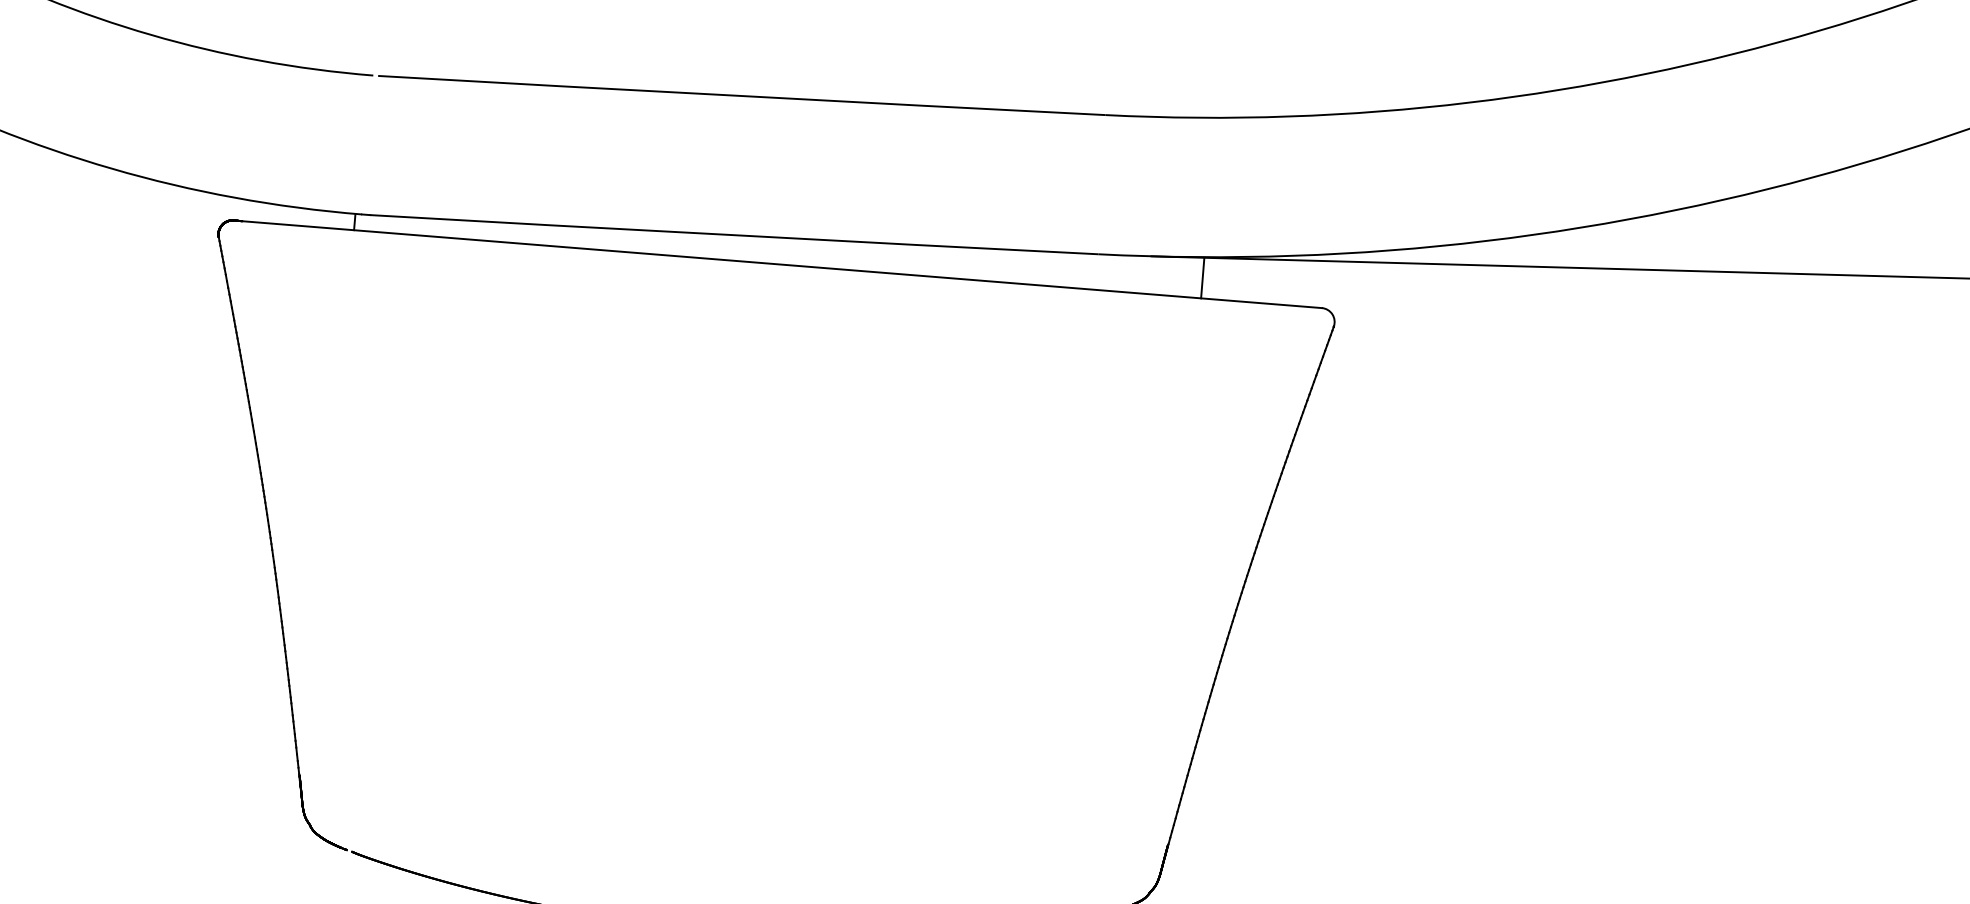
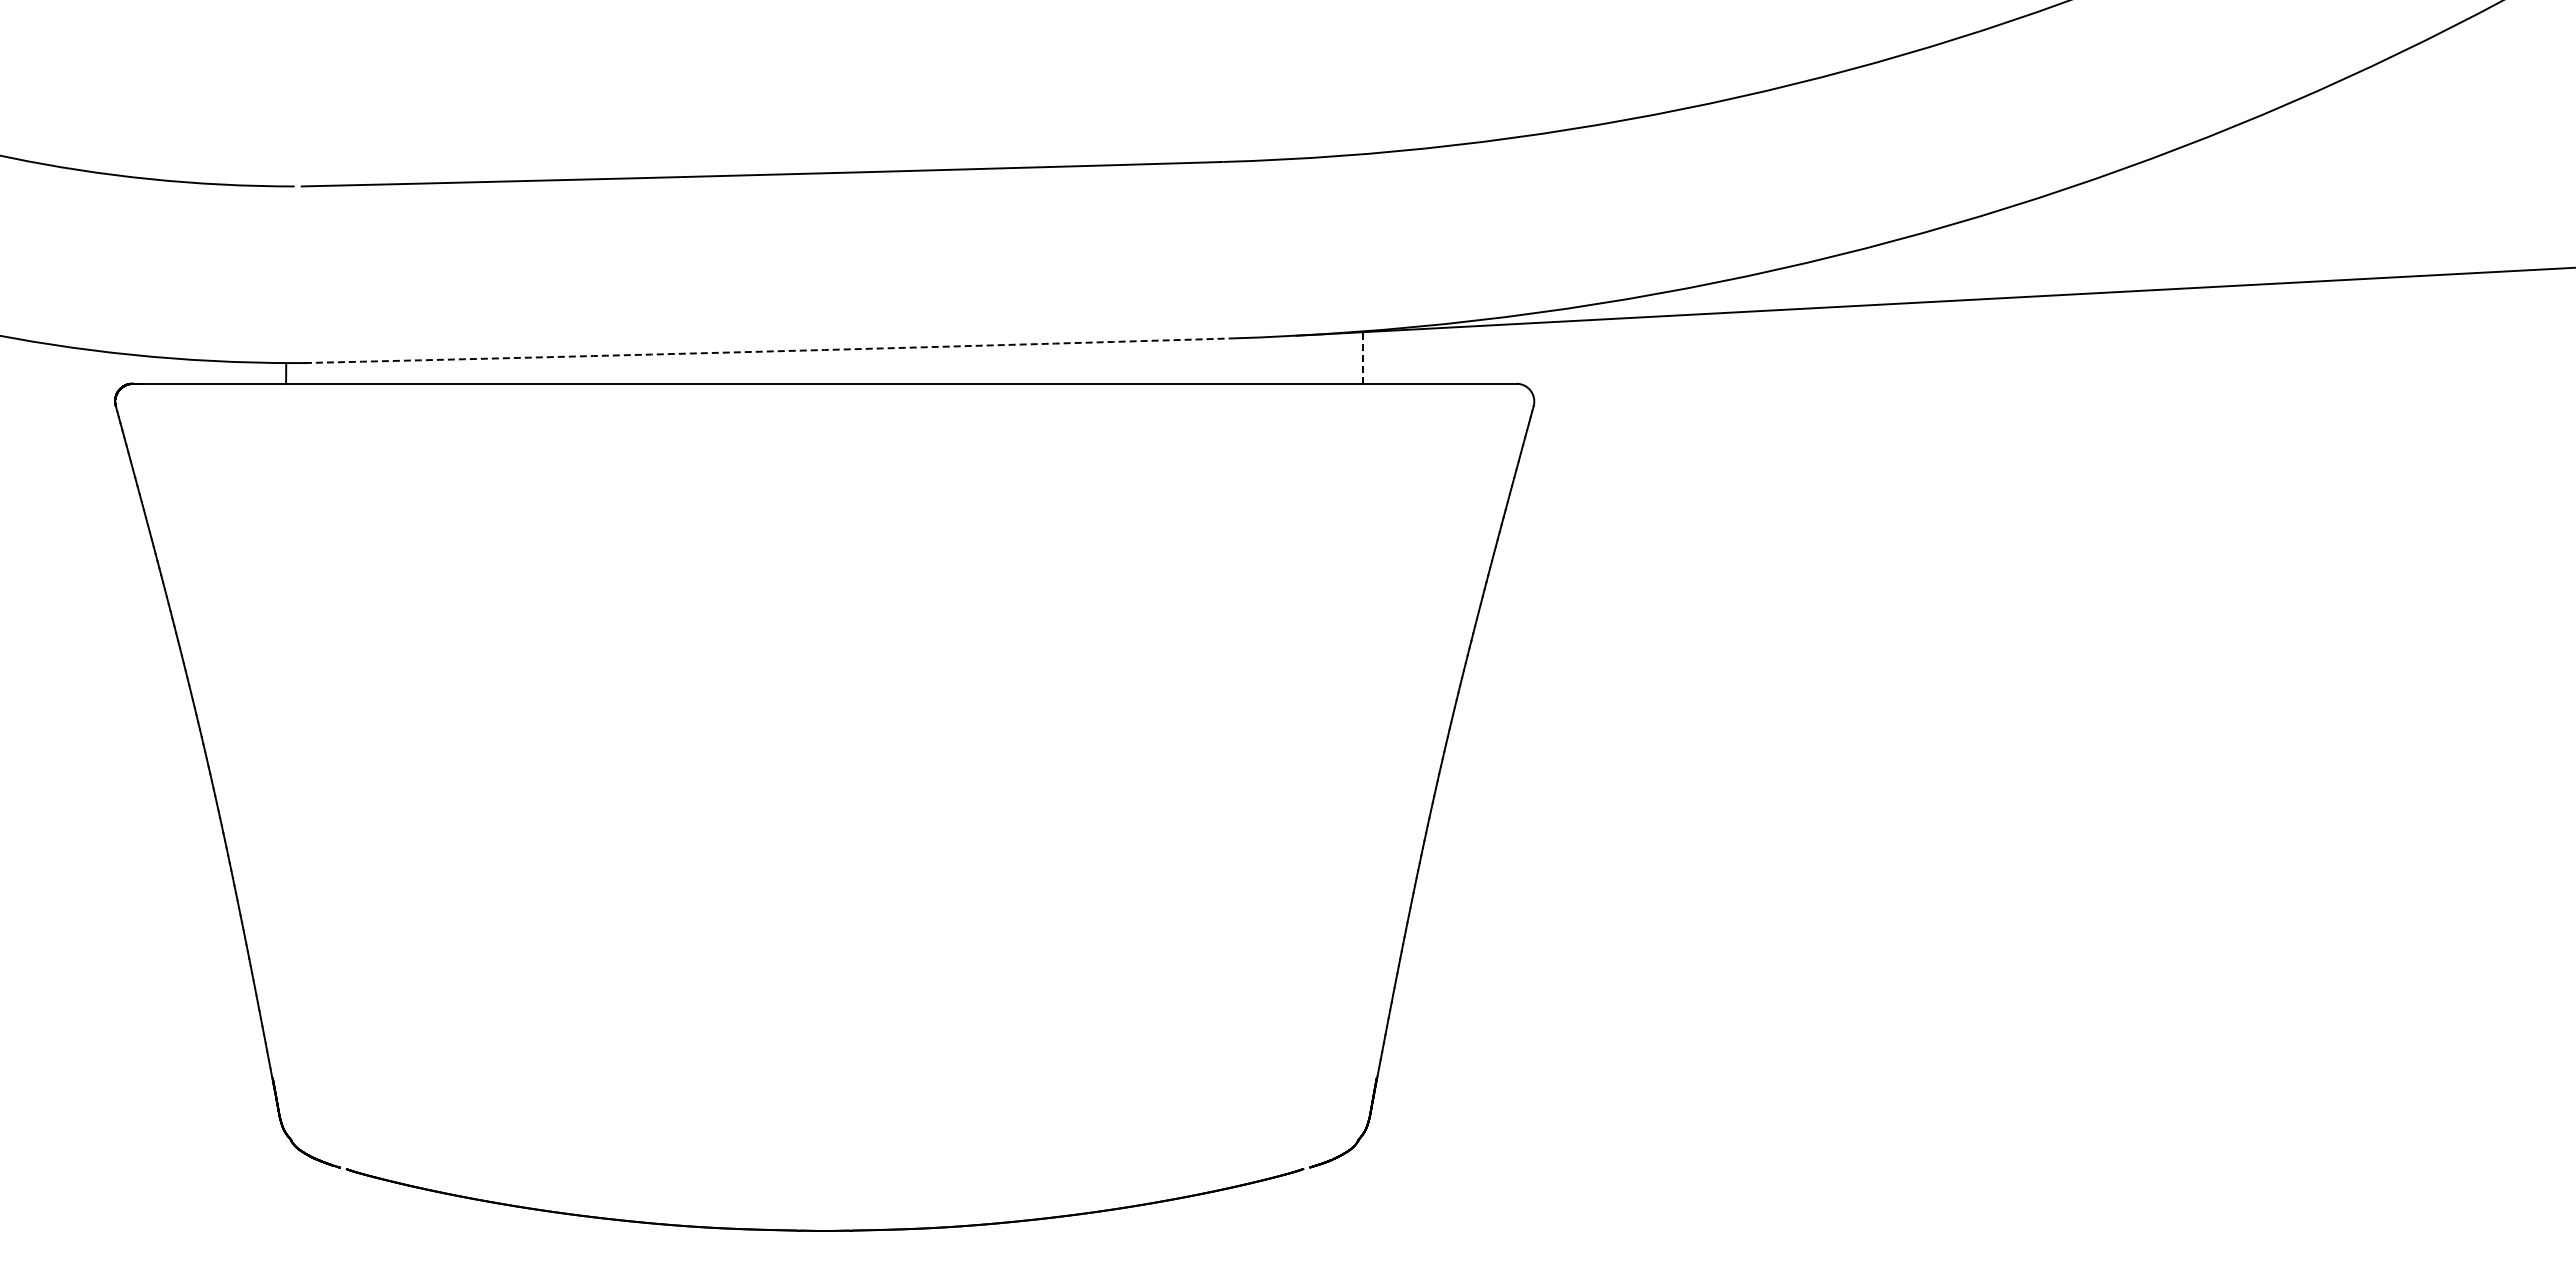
arc: (733, 235) -> (766, 351), solid -> dashed
line: (1202, 278) -> (1363, 358), solid -> dashed

